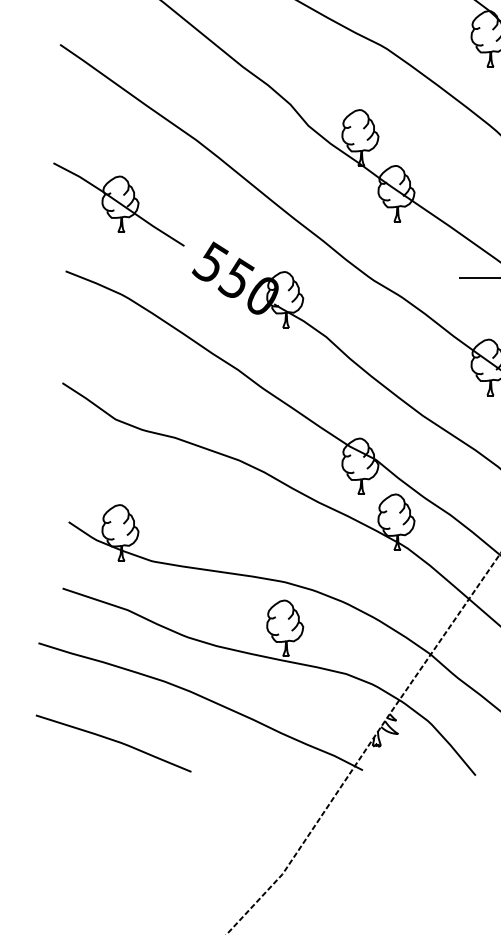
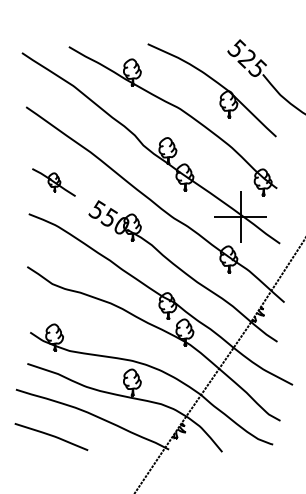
part: (117, 204) -> (53, 182), size x0.7

